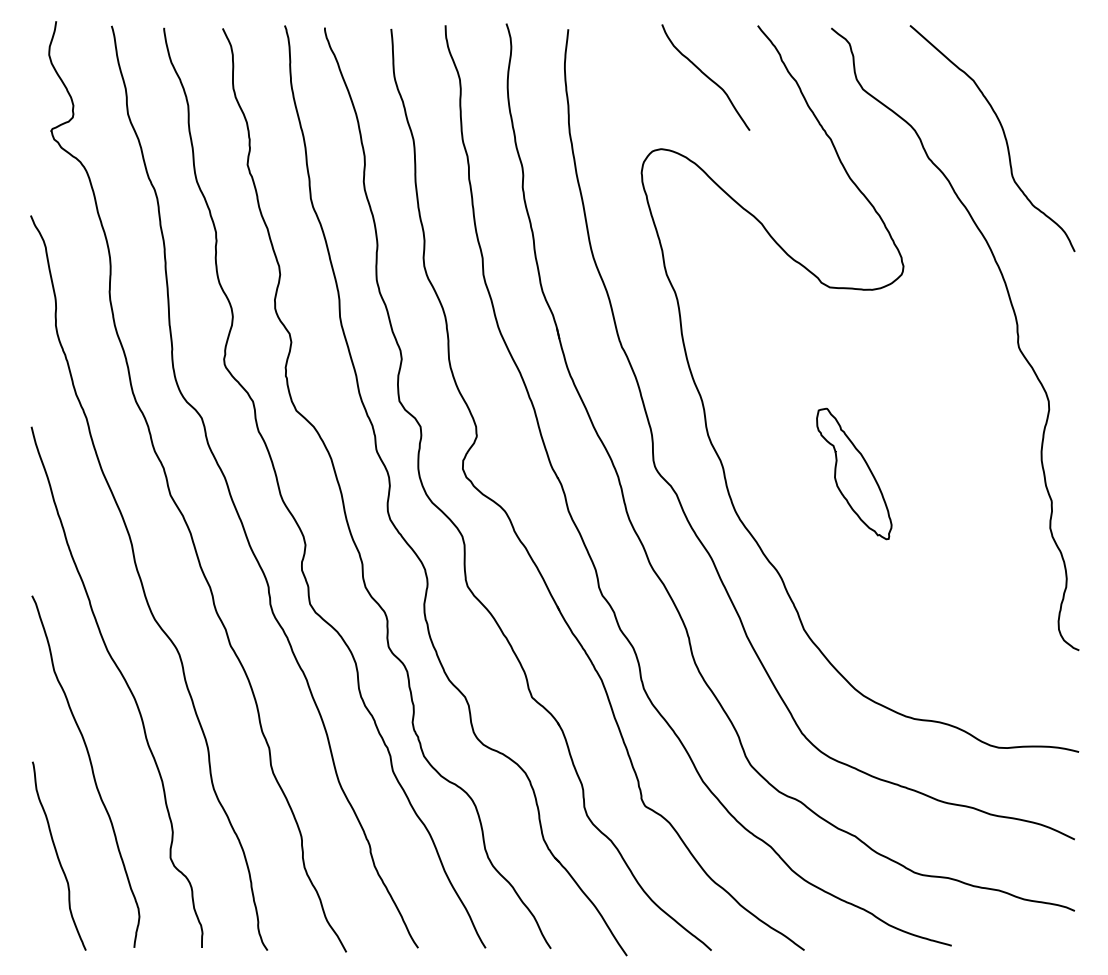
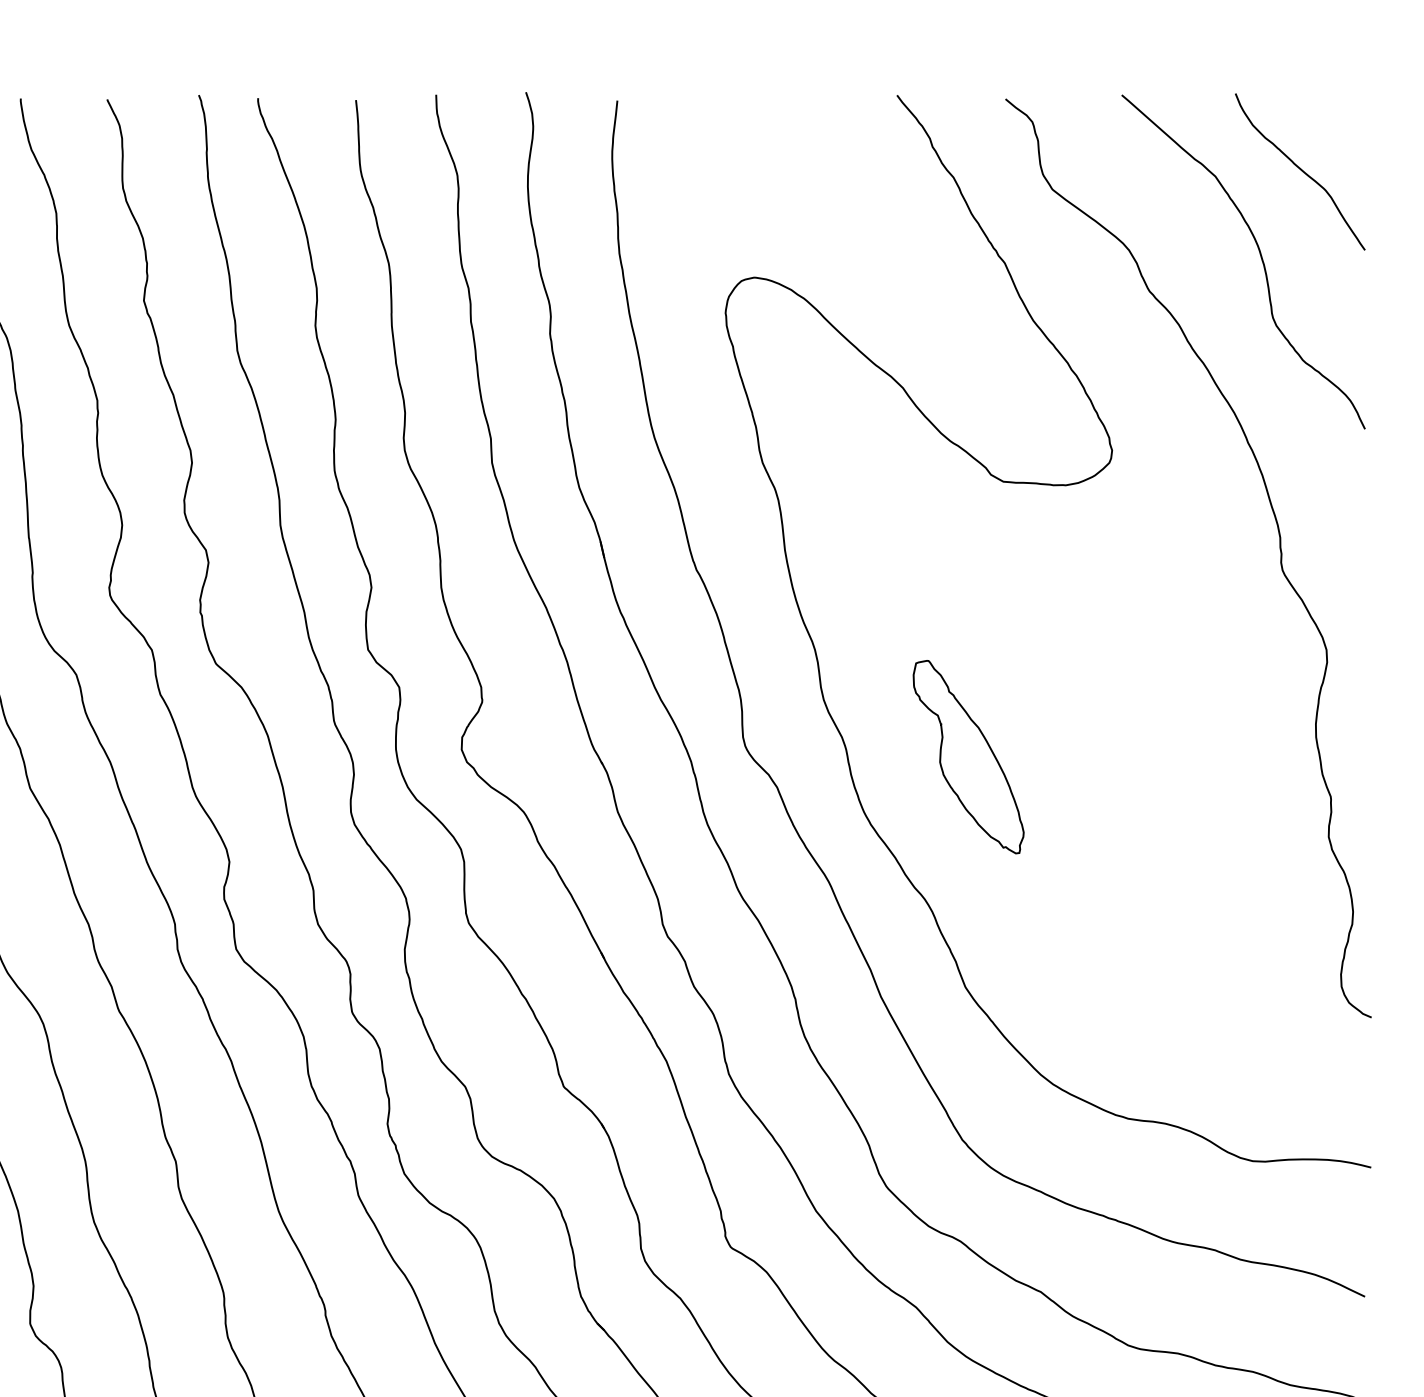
curve: (705, 76) -> (1299, 170), moved
part: (854, 473) -> (968, 756), moved

